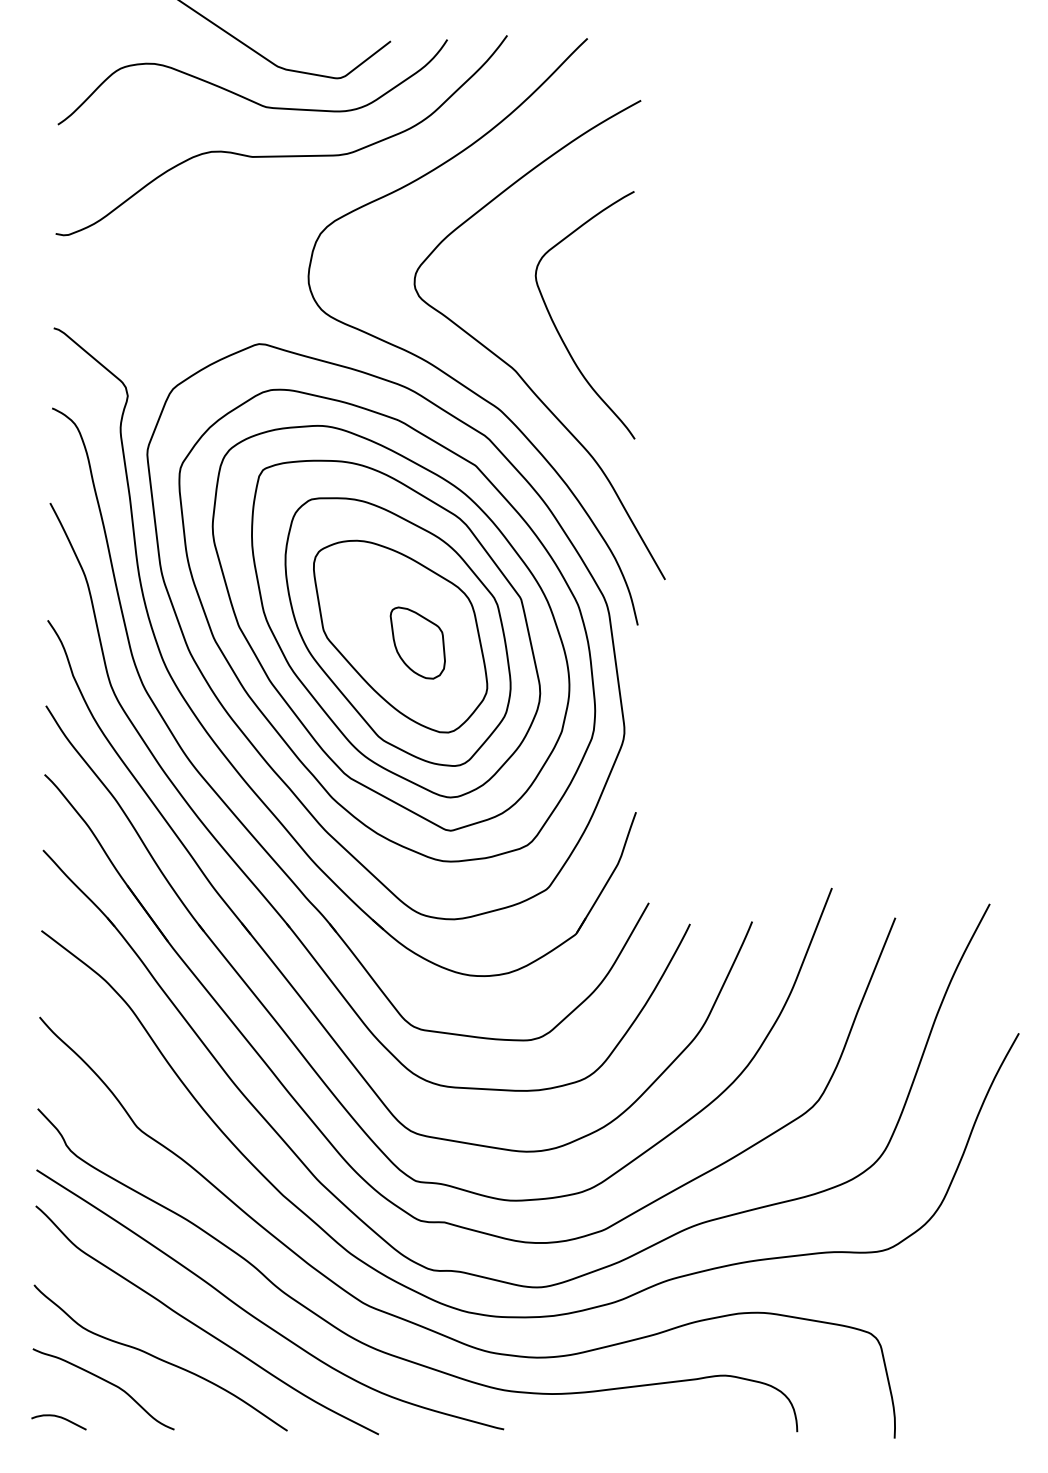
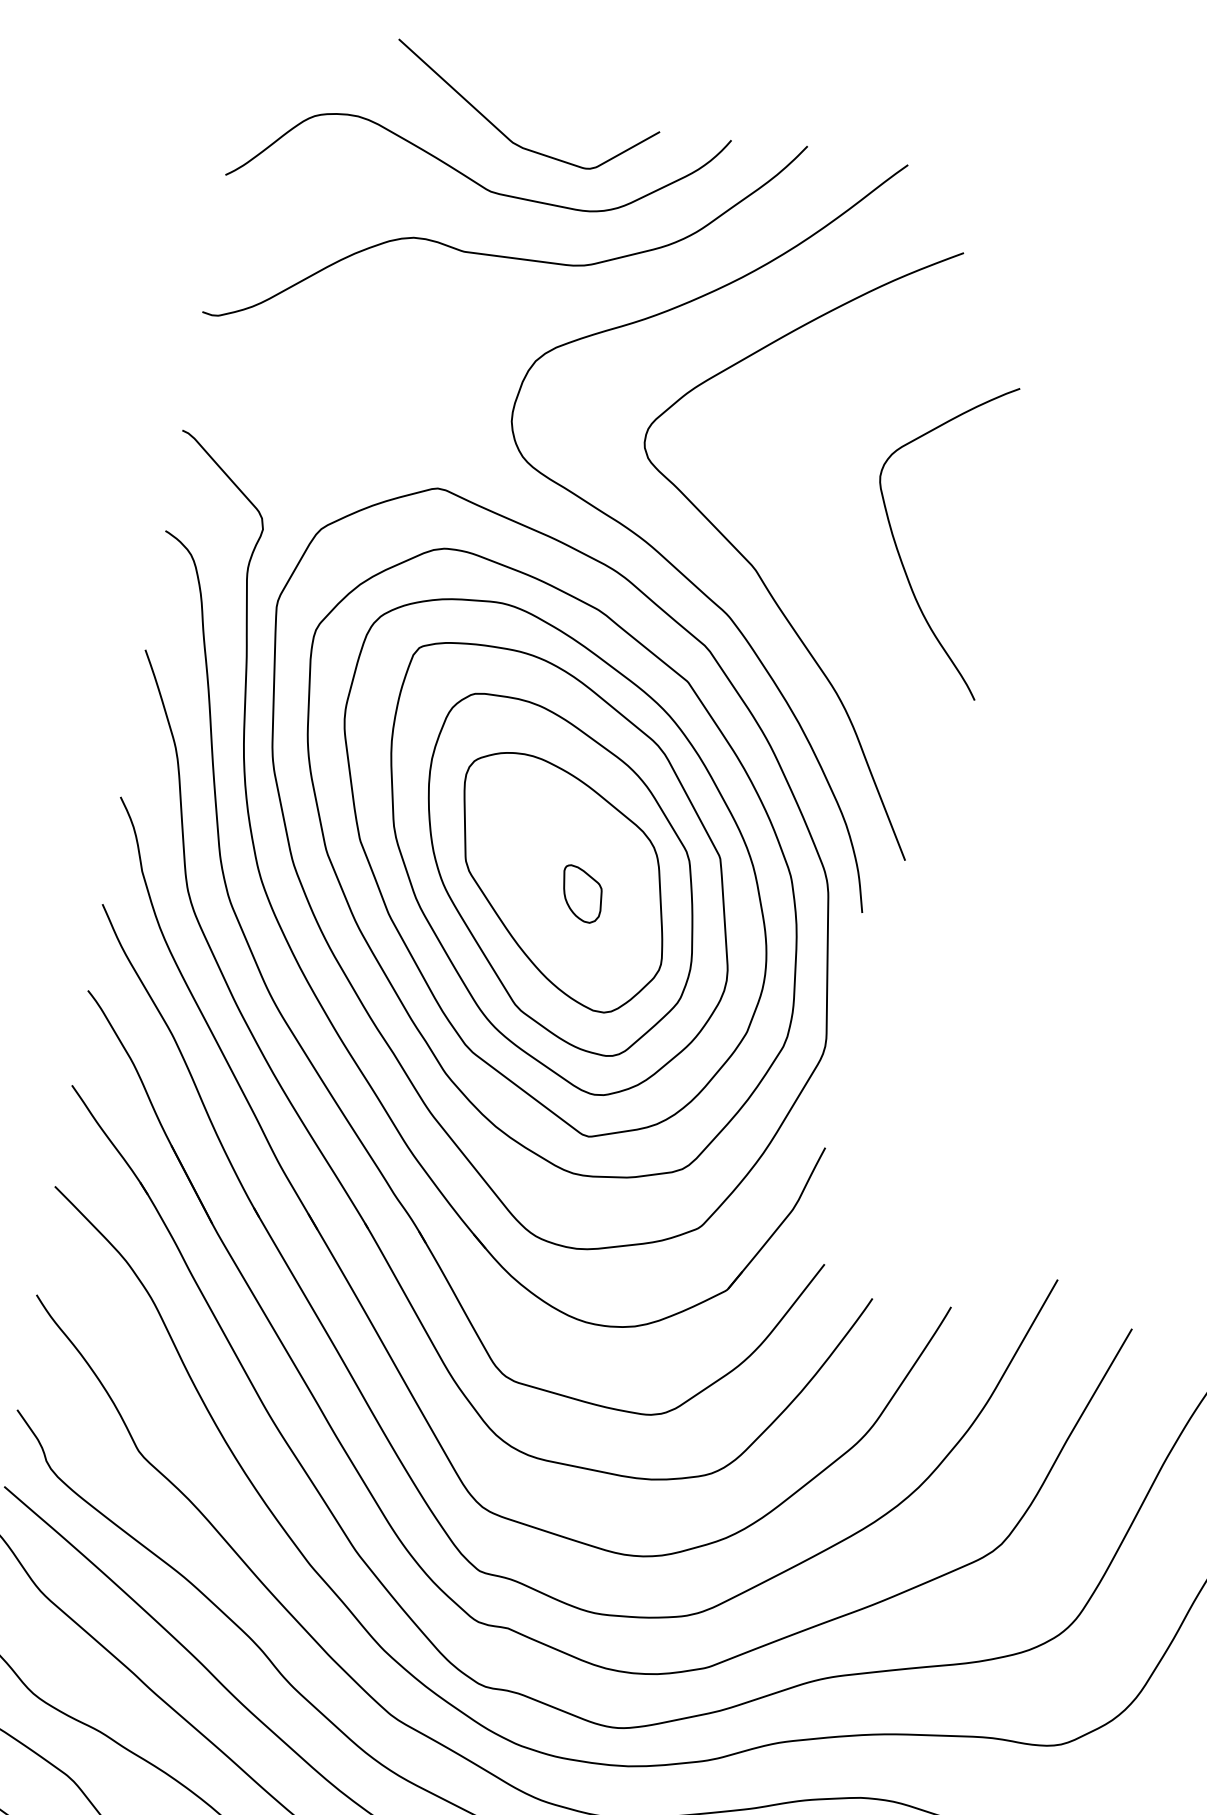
curve: (557, 328) -> (897, 546), moved
part: (417, 642) -> (581, 893), size x0.6

